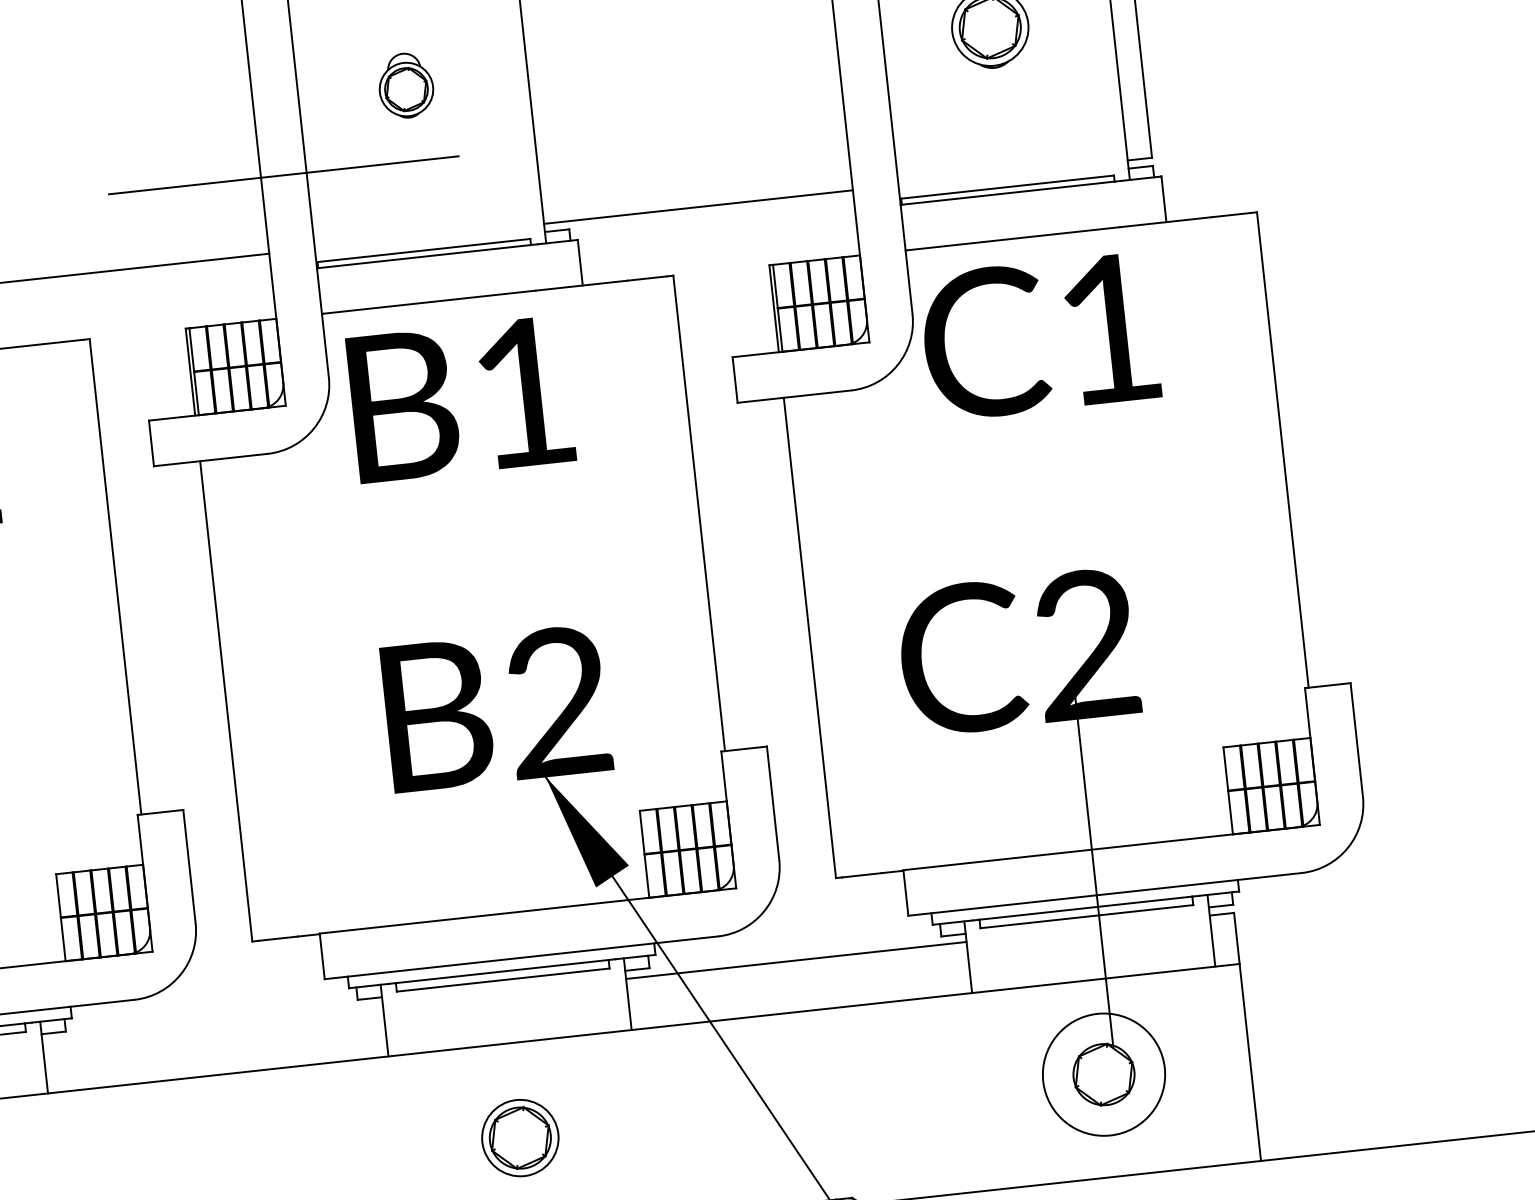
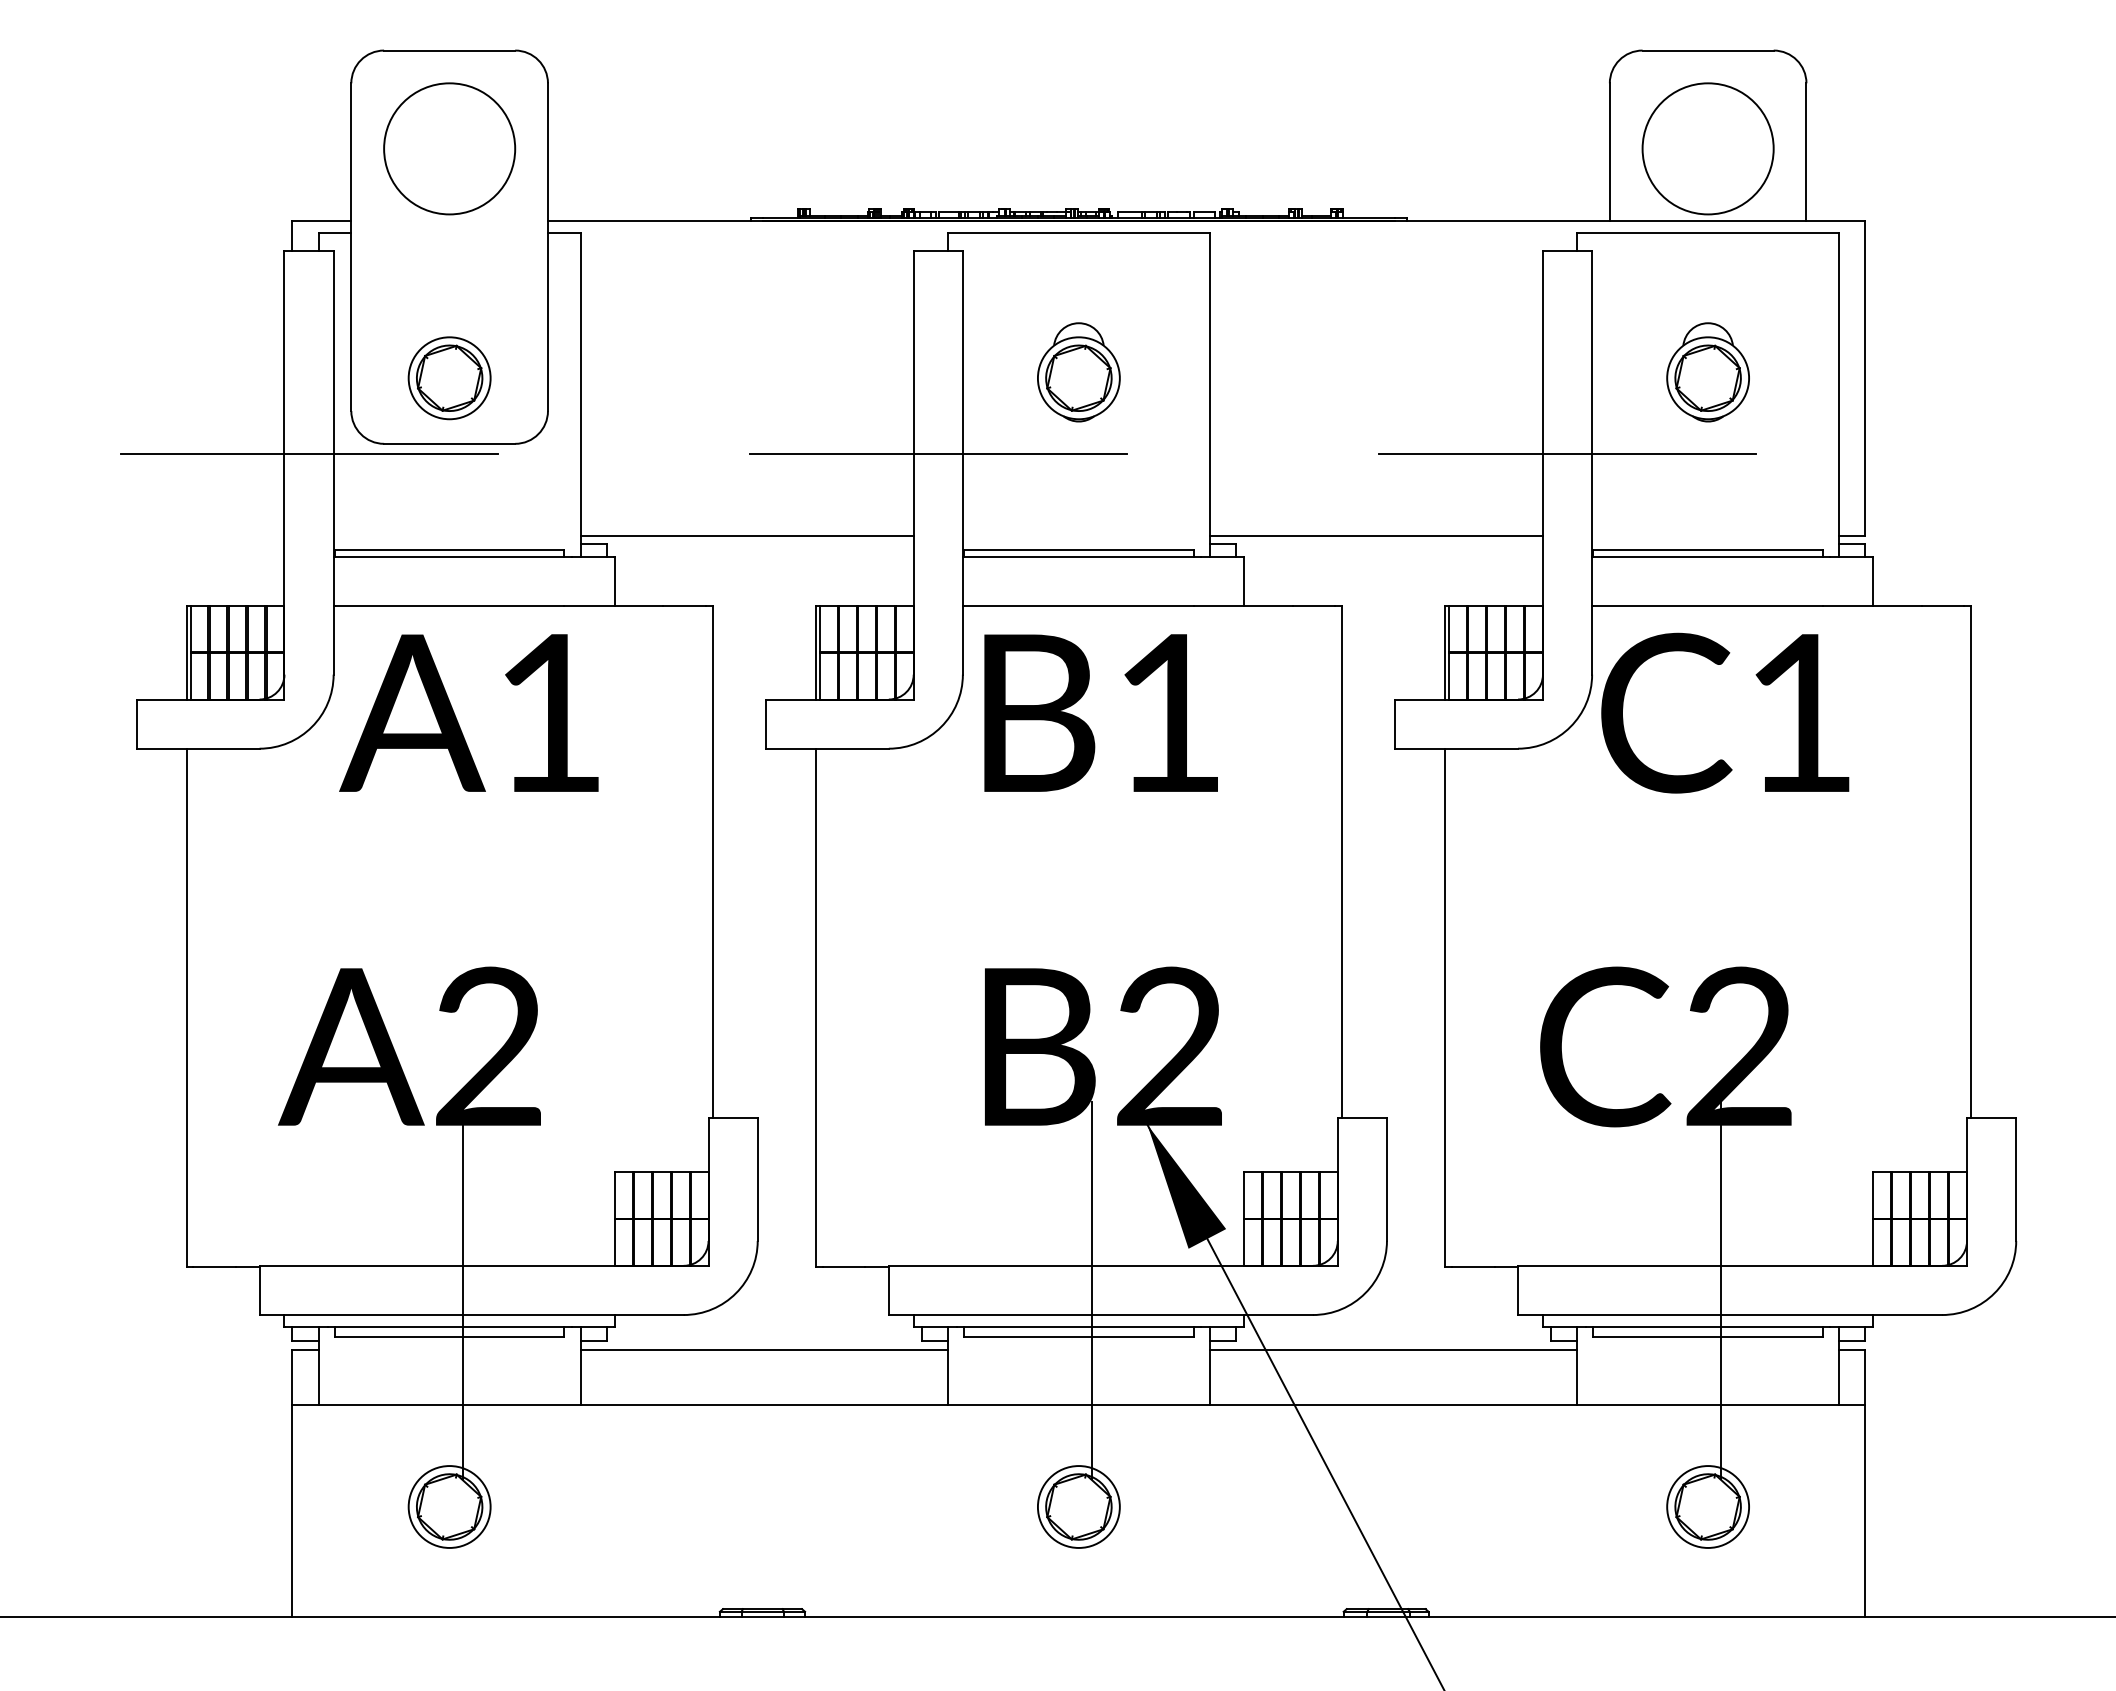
part: (405, 85) -> (1078, 372), size x1.43
line: (867, 111) -> (1567, 453), added
line: (511, 934) -> (1092, 1289), added
line: (211, 1023) -> (763, 1349), added
circle: (1104, 1074) -> (1708, 1506), size x0.62

